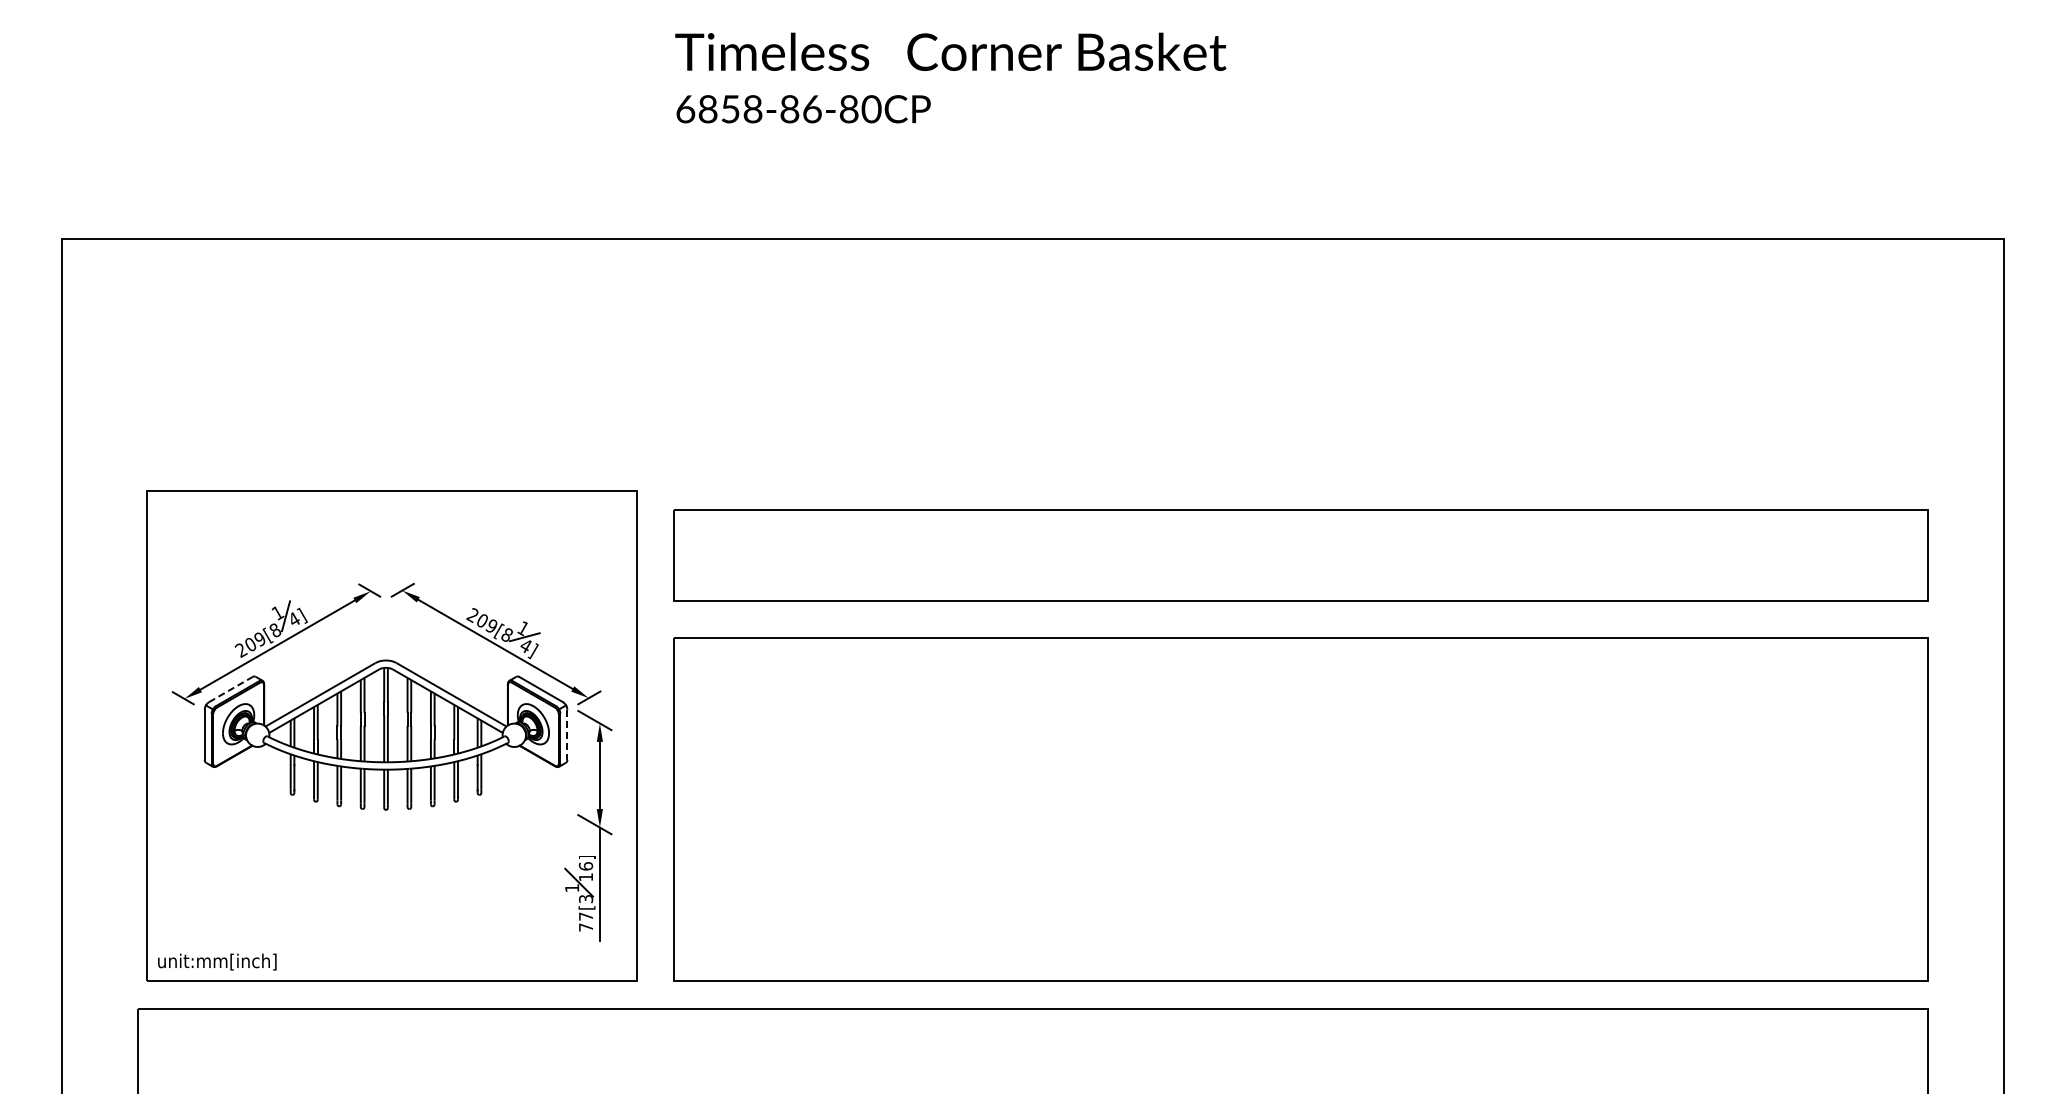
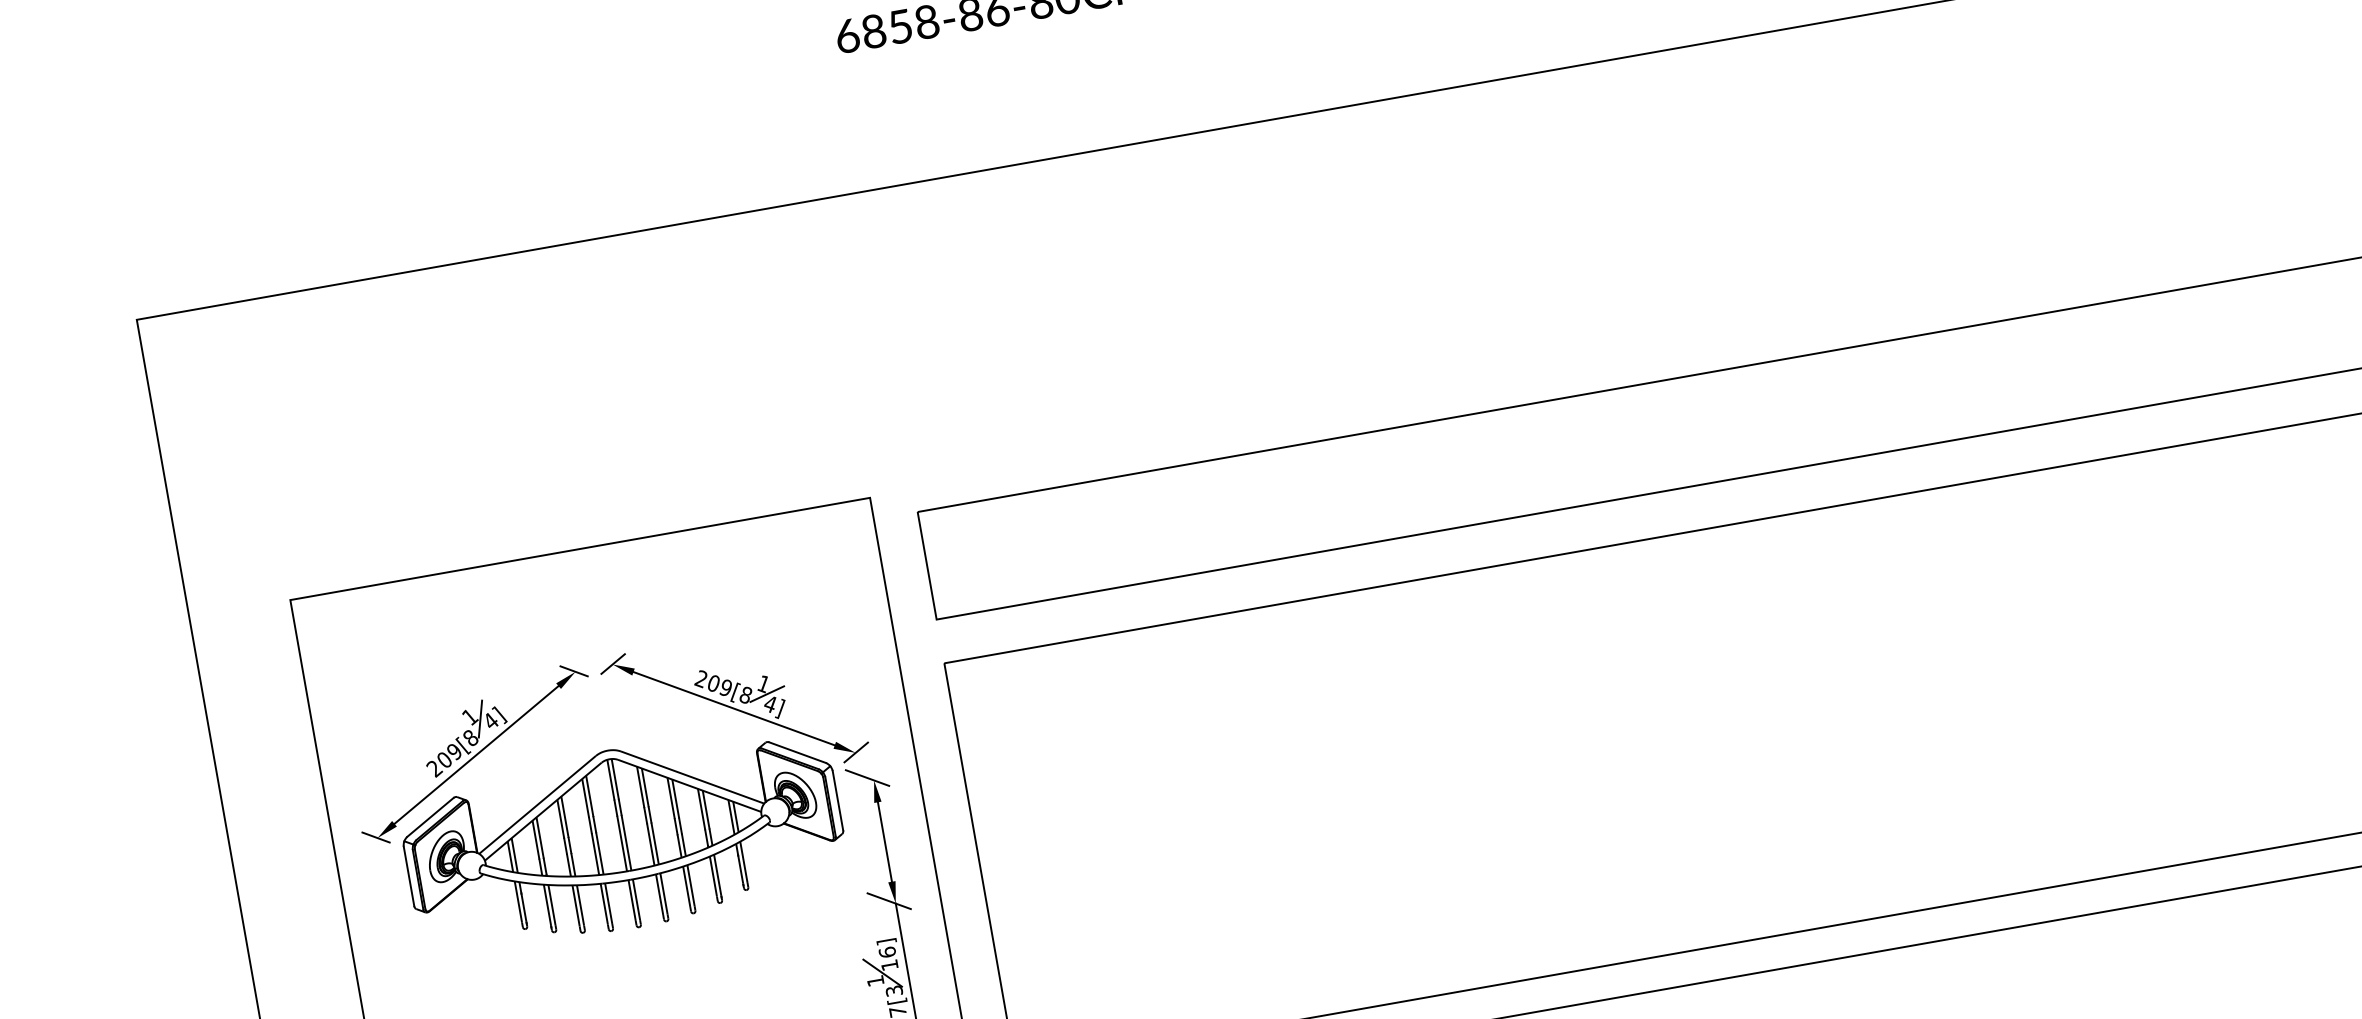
line: (231, 689) -> (431, 817), dashed -> solid
line: (567, 735) -> (838, 801), dashed -> solid

